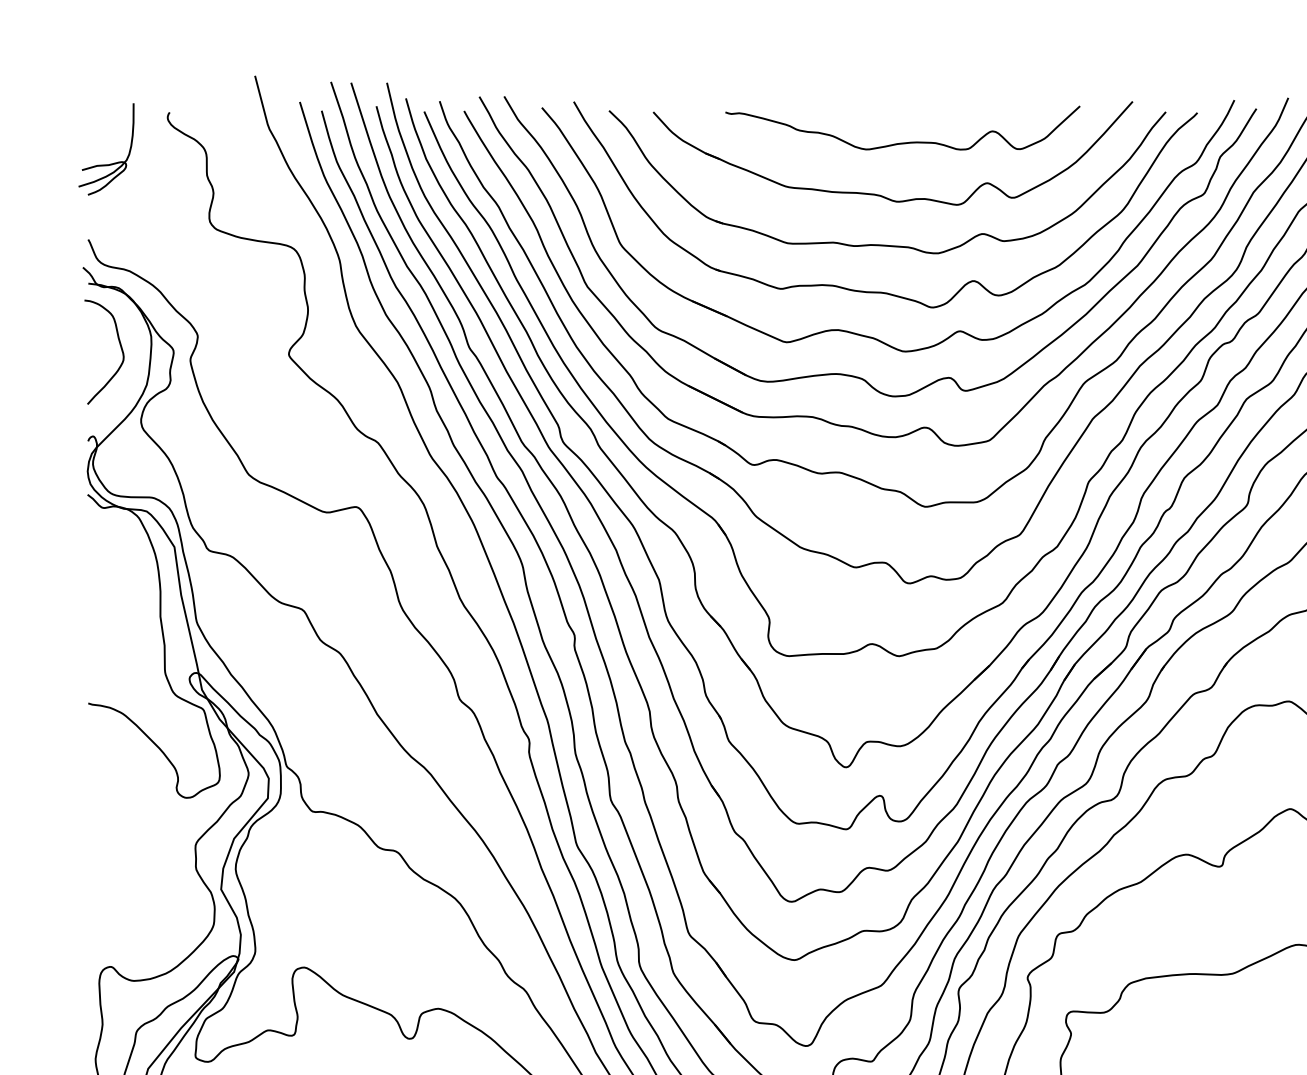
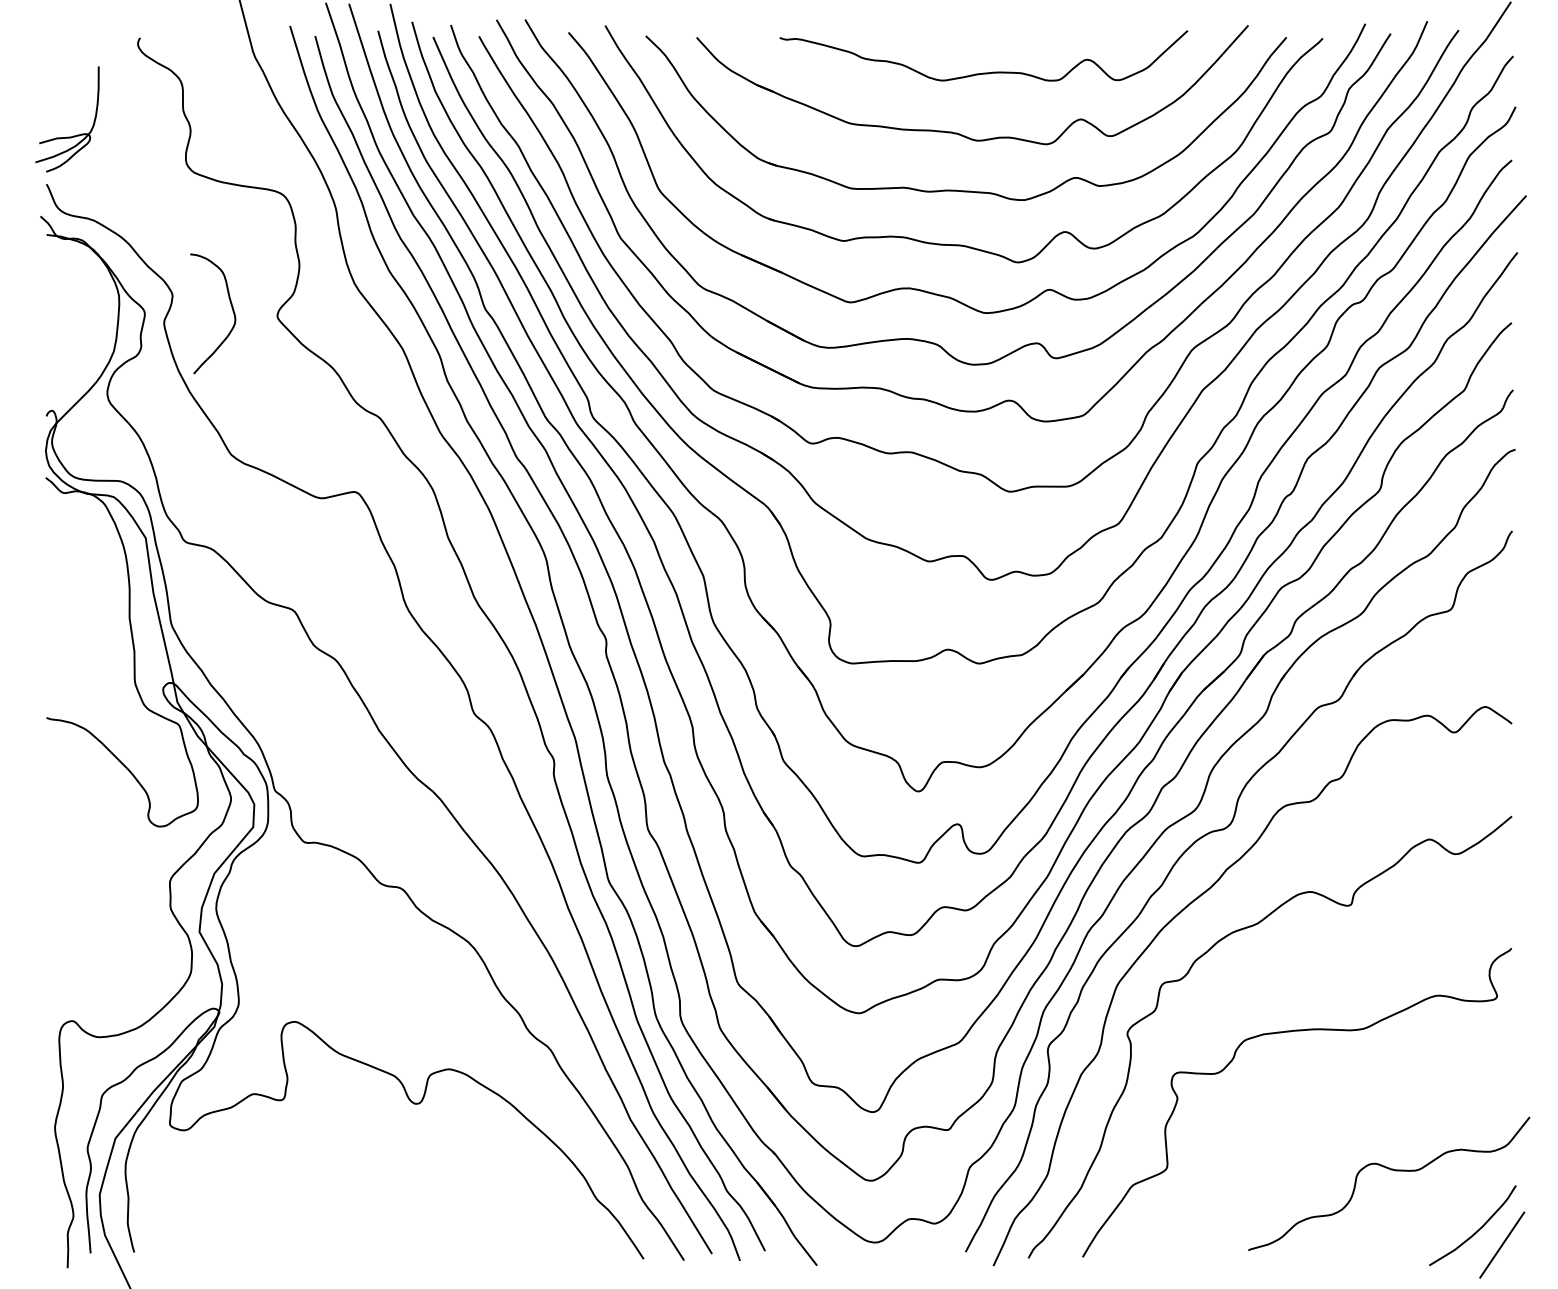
part: (106, 164) -> (67, 136), moved
curve: (120, 347) -> (231, 308), moved

